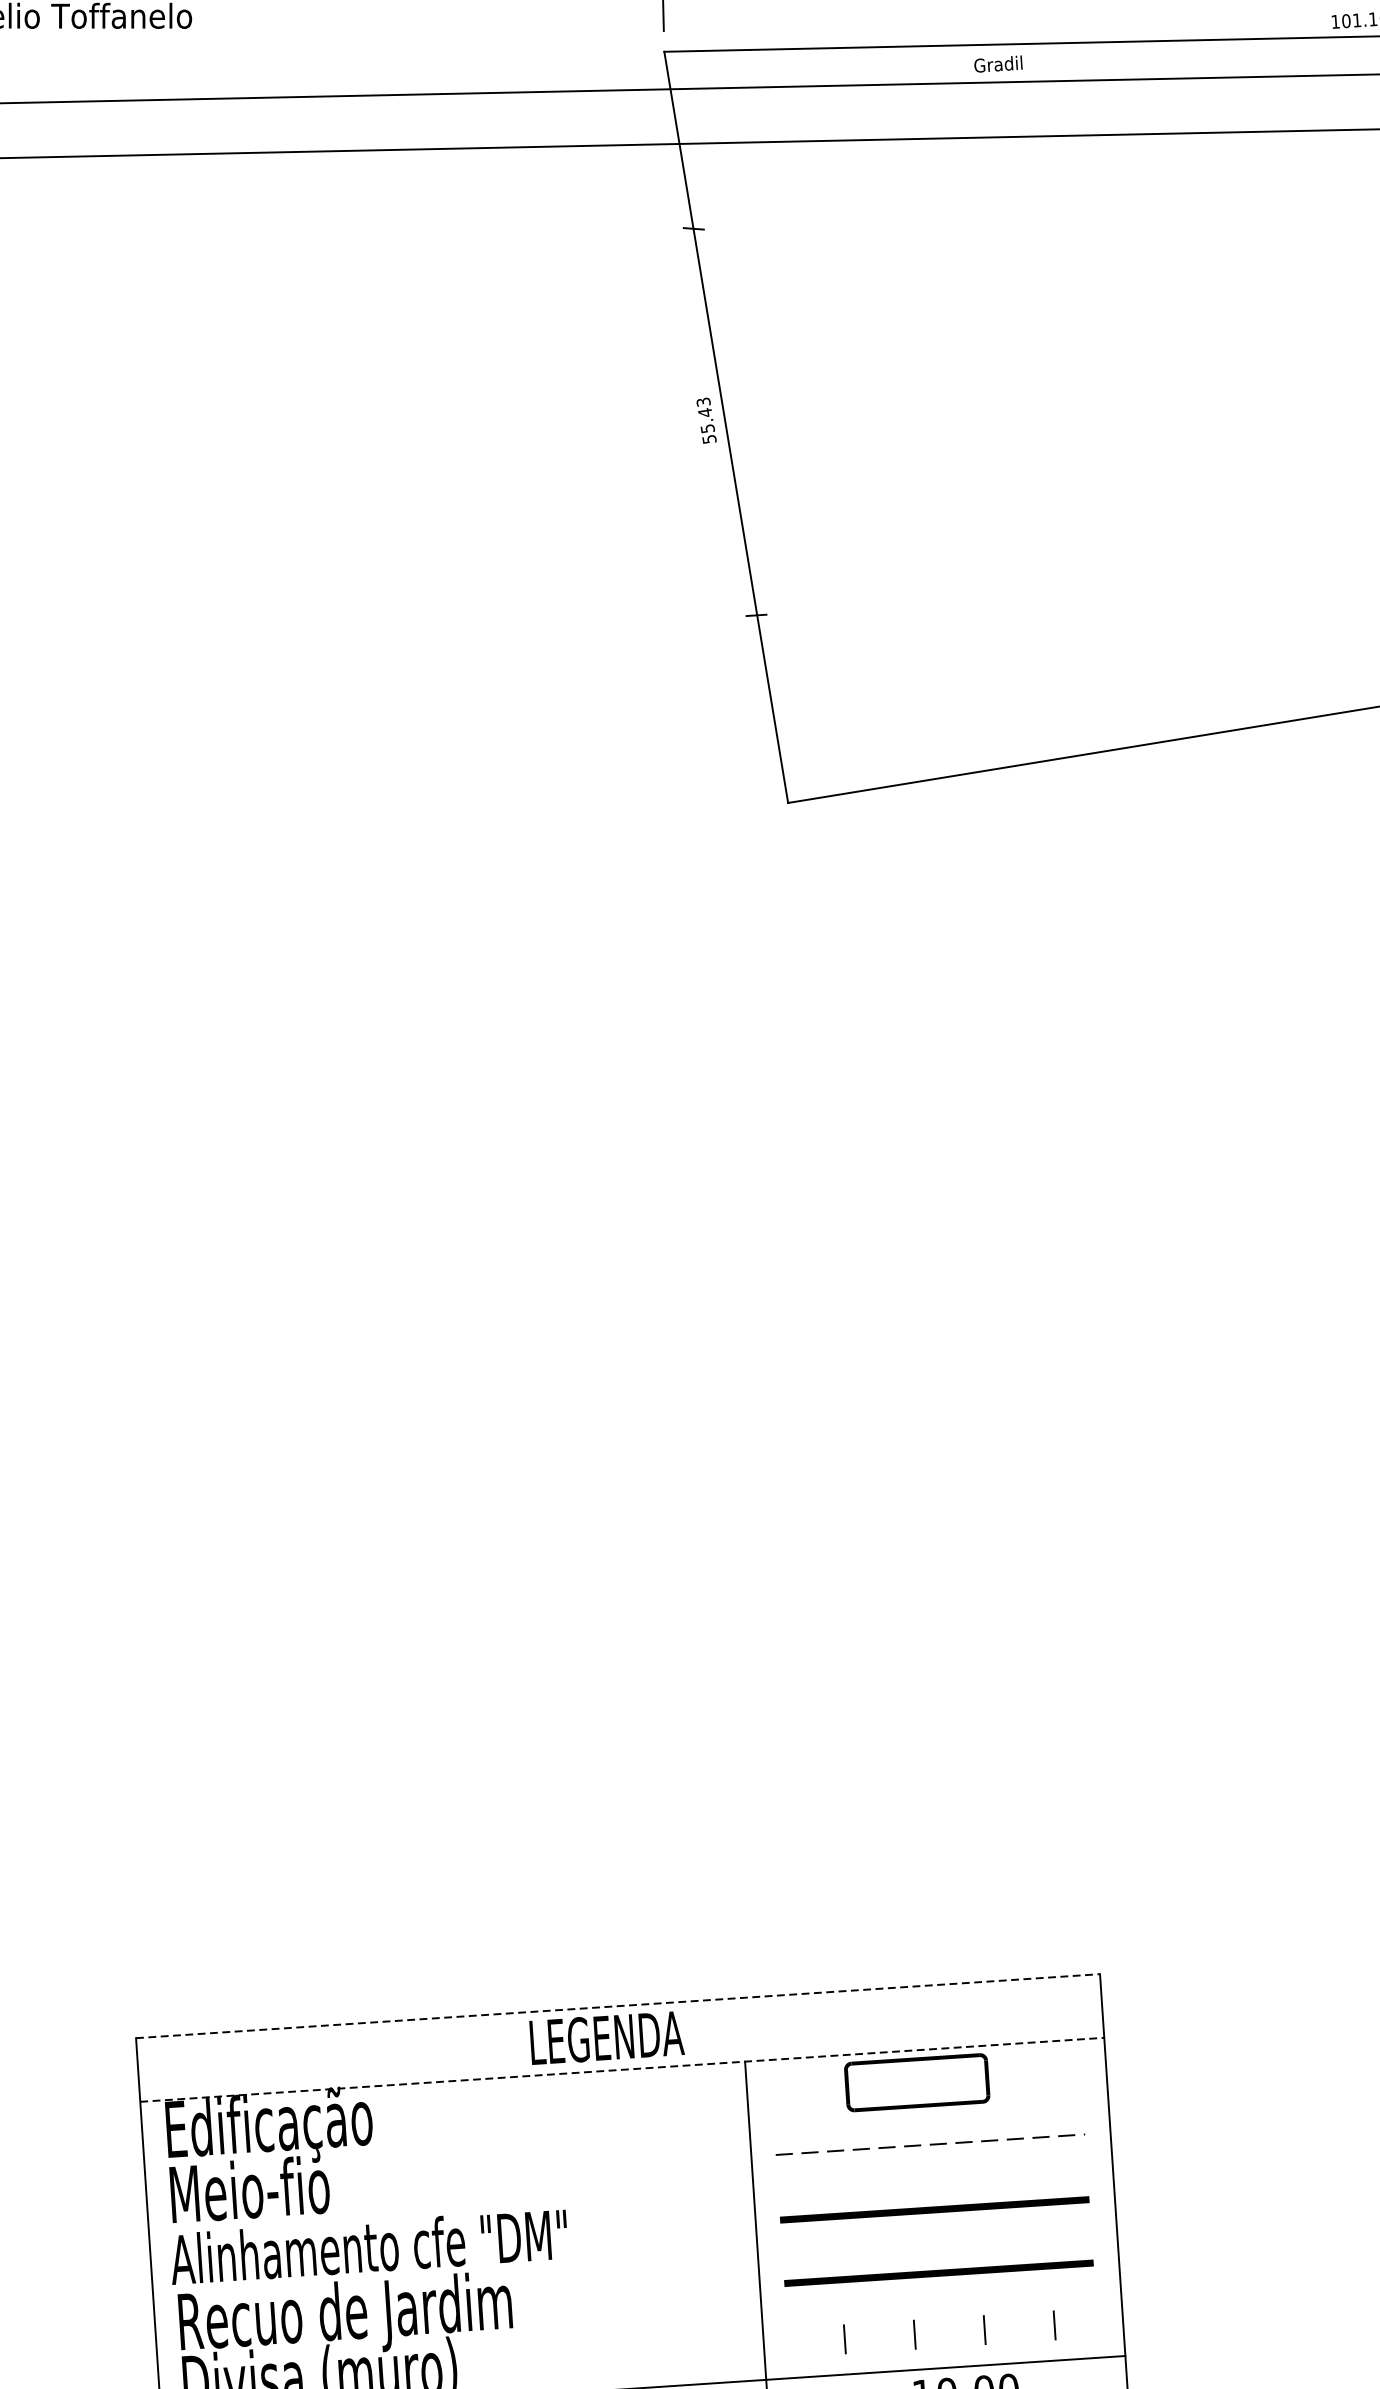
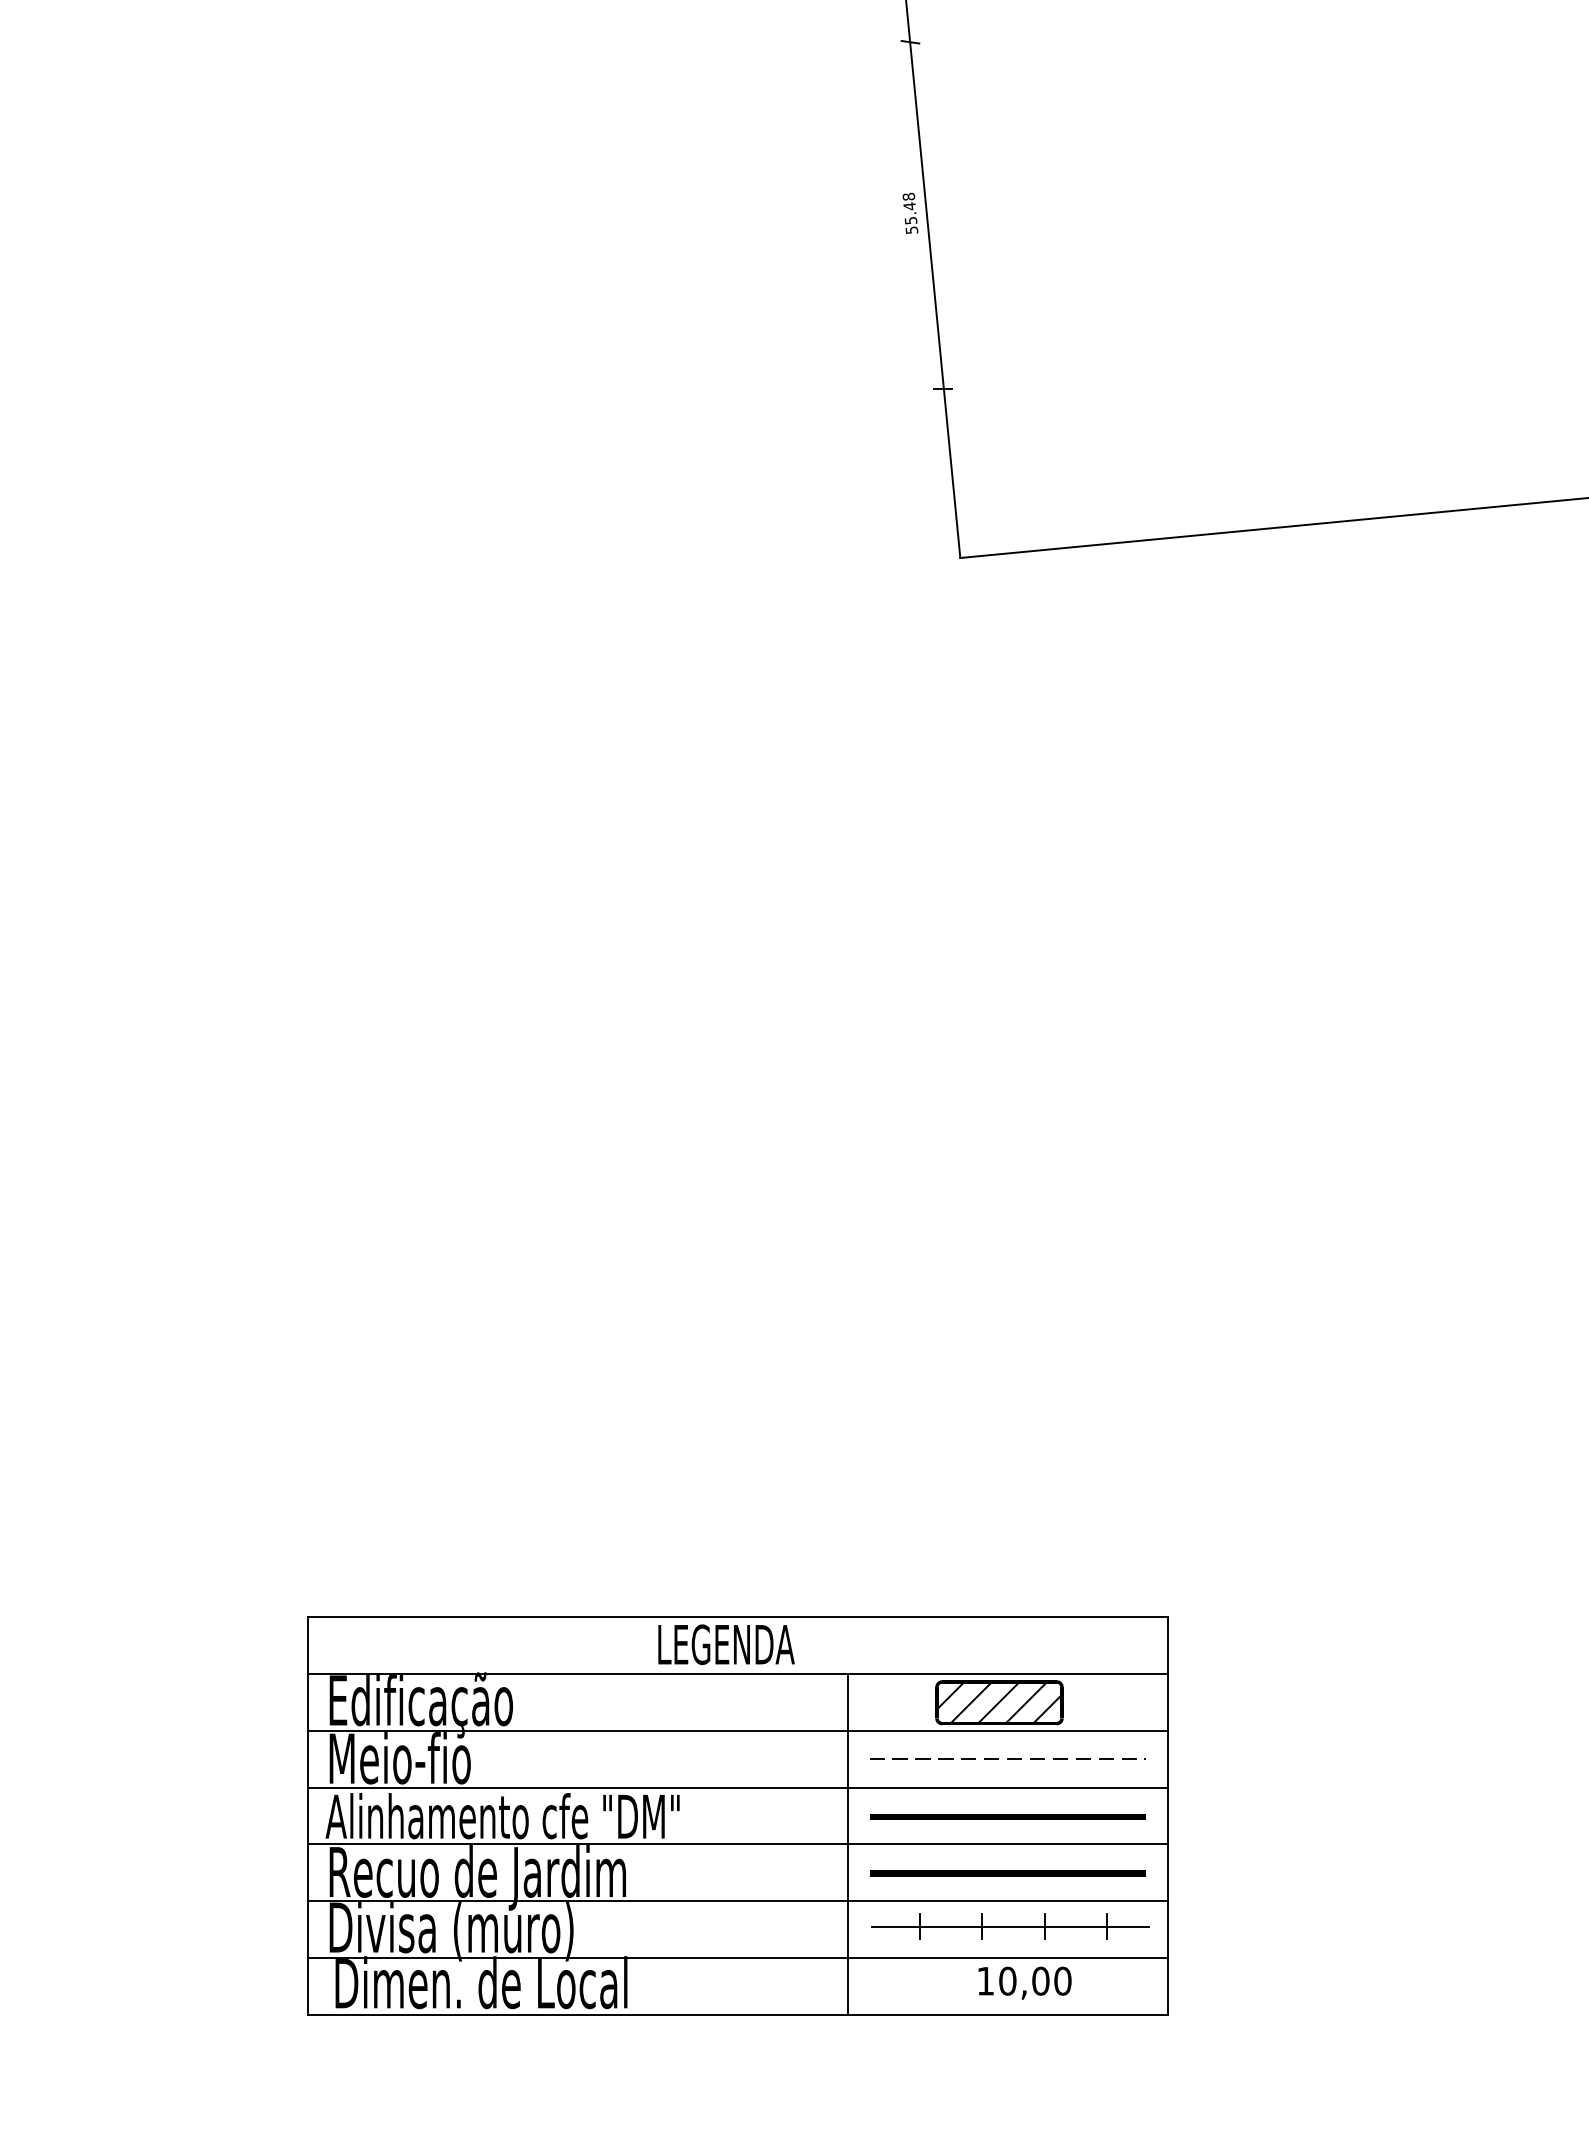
text: (703, 401) -> (908, 196), 55.43 -> 55.48
line: (618, 2006) -> (738, 1617), dashed -> solid
line: (622, 2069) -> (738, 1673), dashed -> solid
hatch: (916, 2082) -> (998, 1702), added
line: (626, 2133) -> (738, 1730), added
line: (631, 2197) -> (738, 1787), added
line: (635, 2260) -> (738, 1844), added
line: (639, 2324) -> (738, 1901), added
line: (946, 2332) -> (1010, 1926), added

